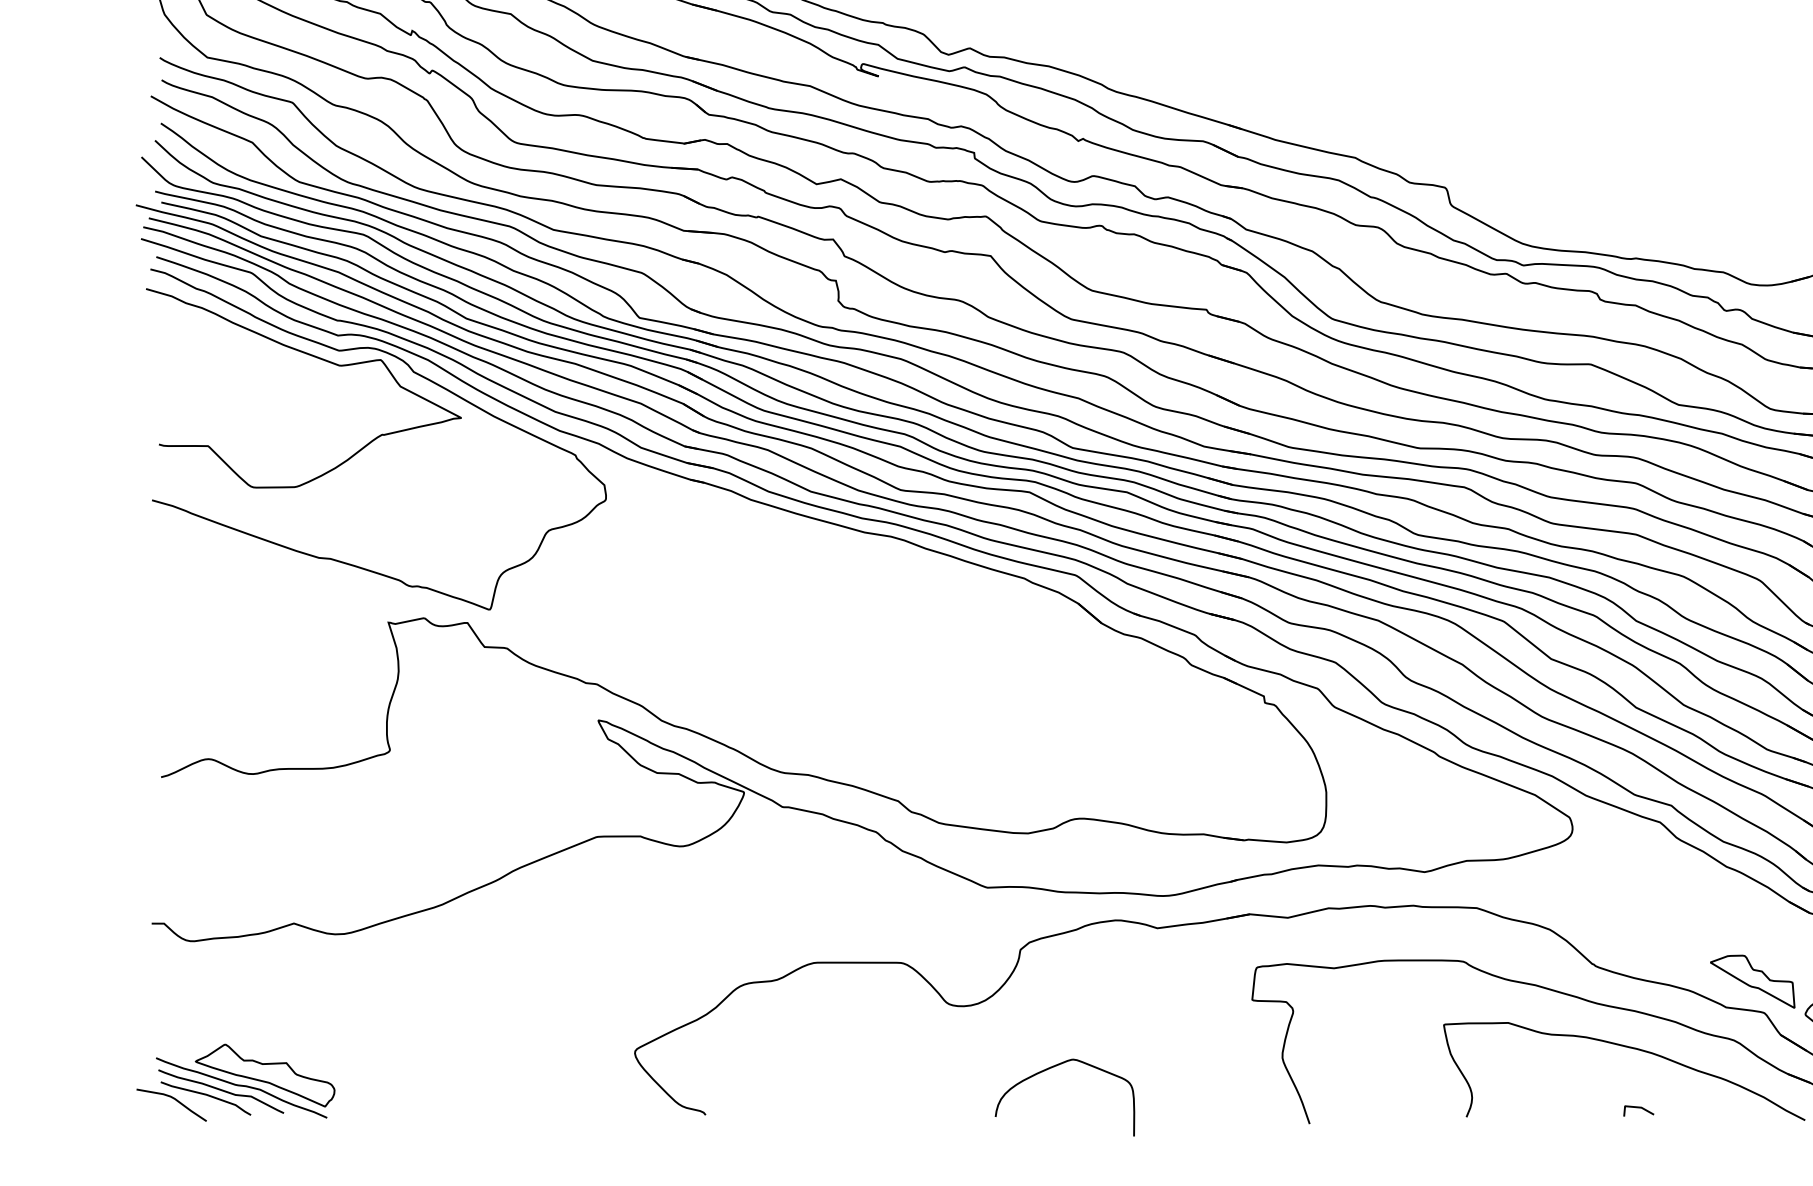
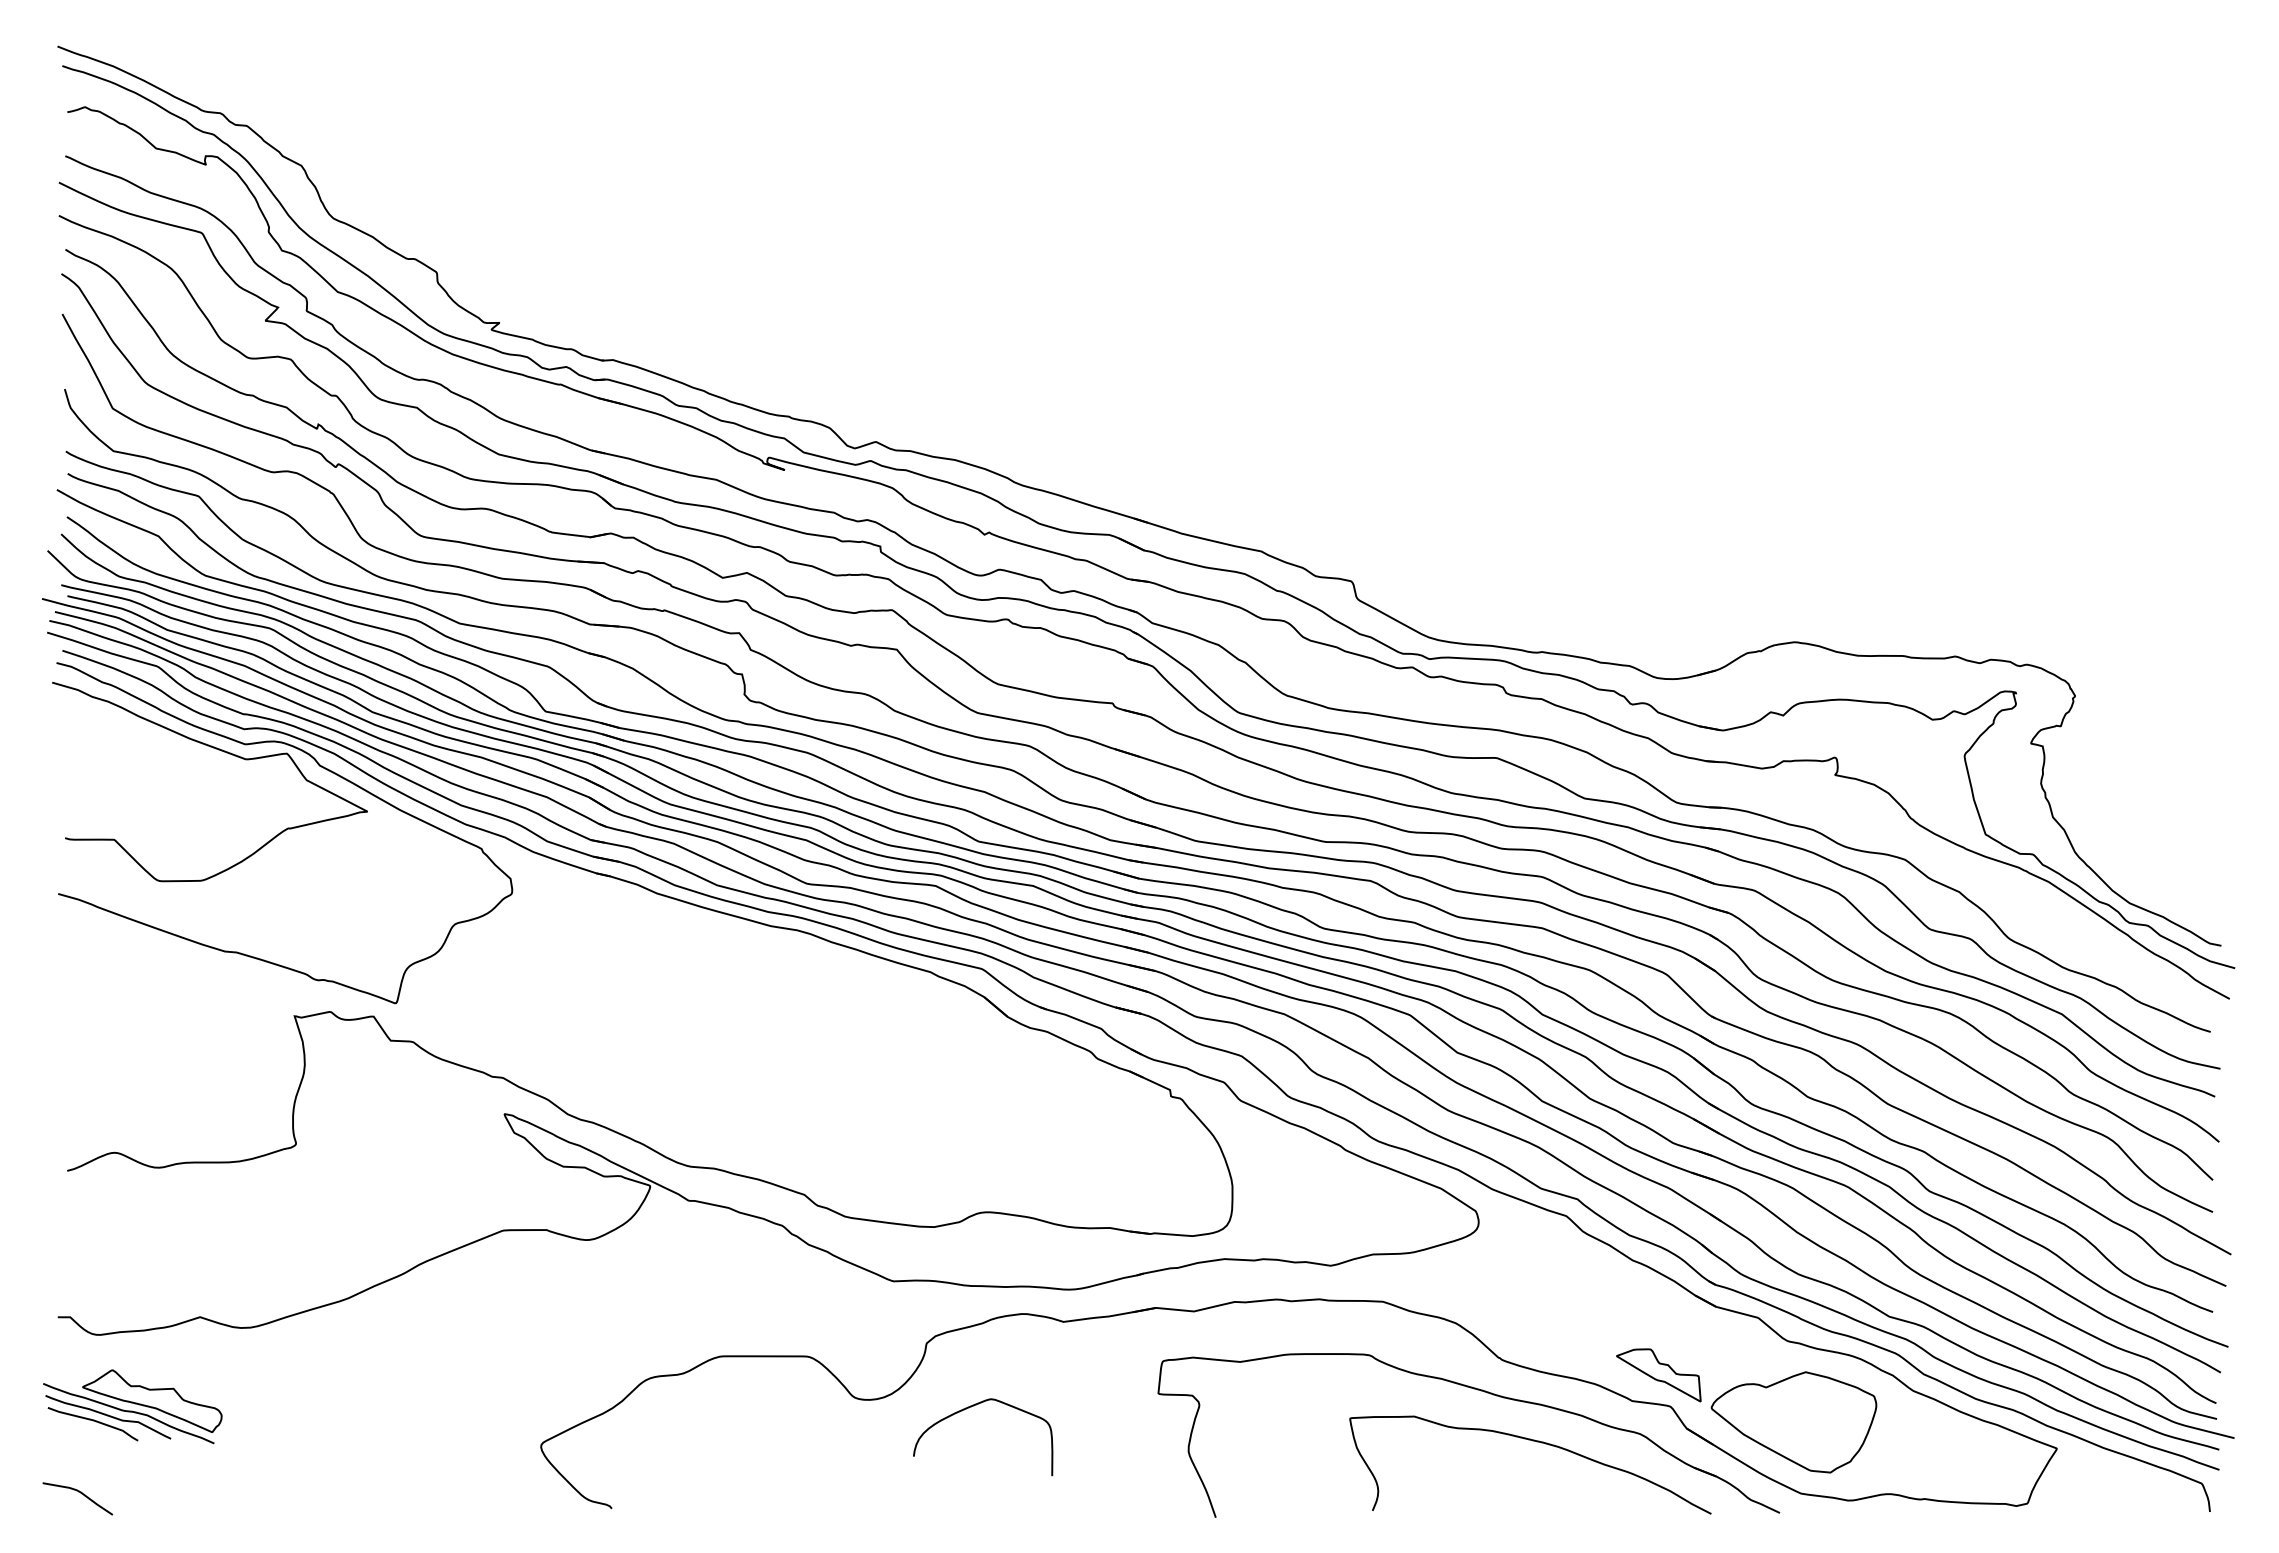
curve: (1053, 1067) -> (971, 1407), moved
part: (245, 1080) -> (132, 1406), moved
line: (1640, 1108) -> (1546, 1502), removed

